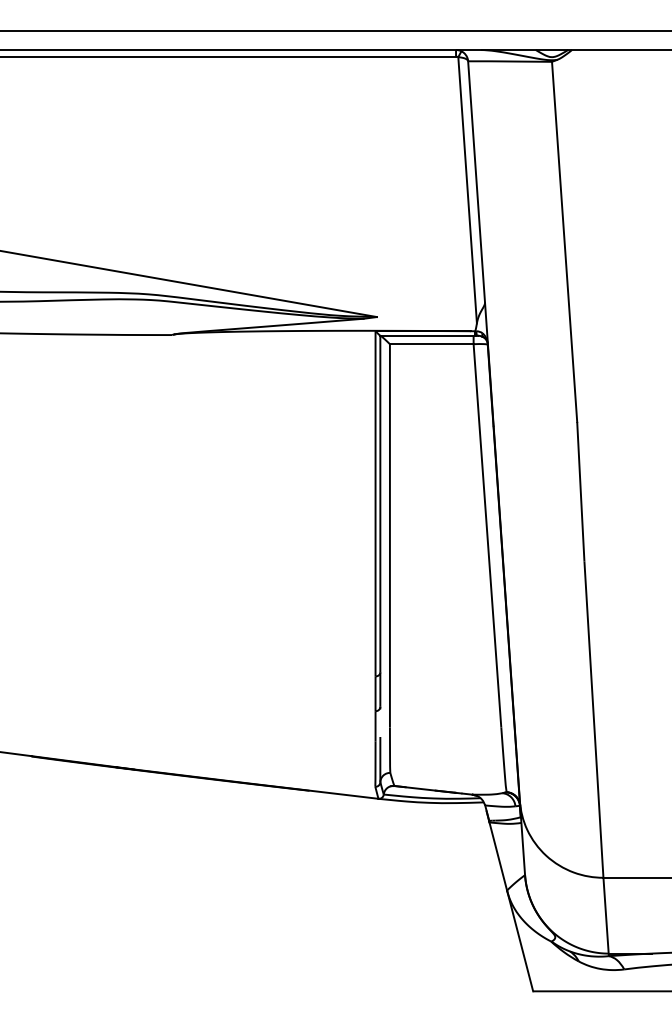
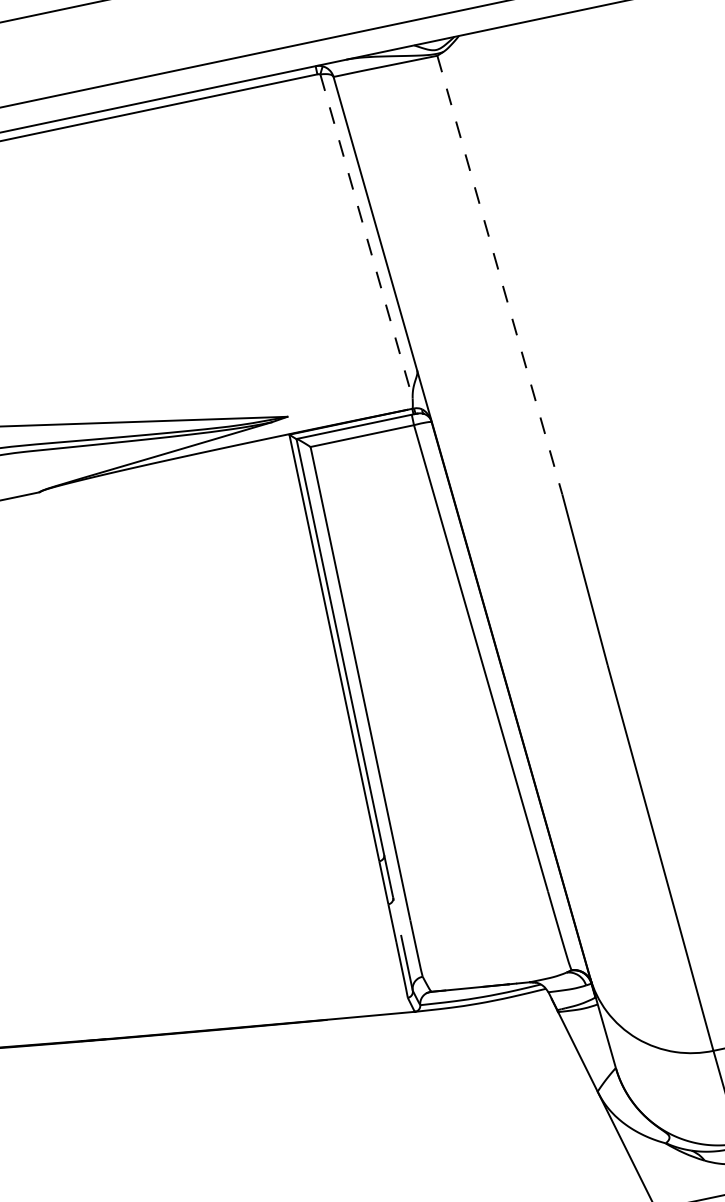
line: (467, 190) -> (366, 236), solid -> dashed
line: (564, 241) -> (499, 274), solid -> dashed

